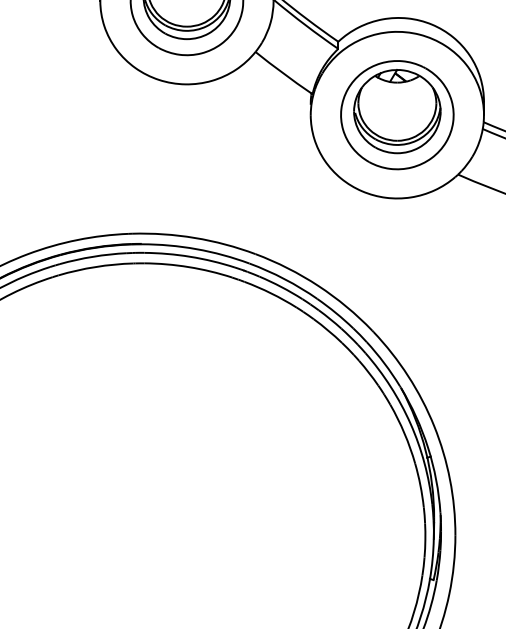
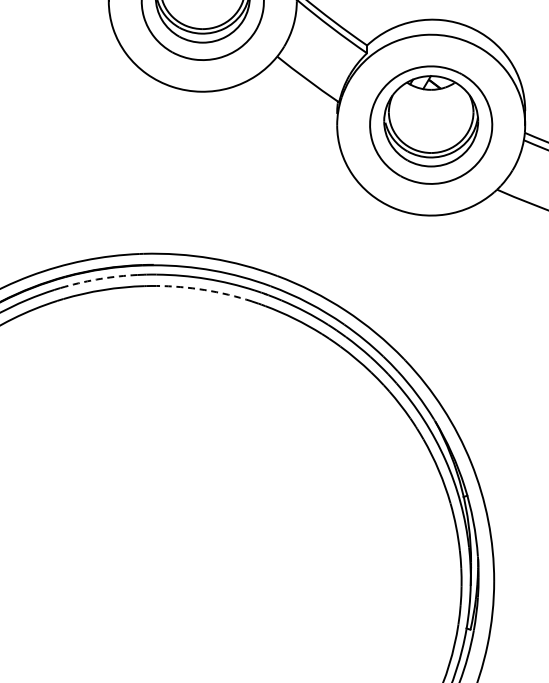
arc: (92, 256) -> (100, 278), solid -> dashed
arc: (188, 267) -> (204, 290), solid -> dashed

